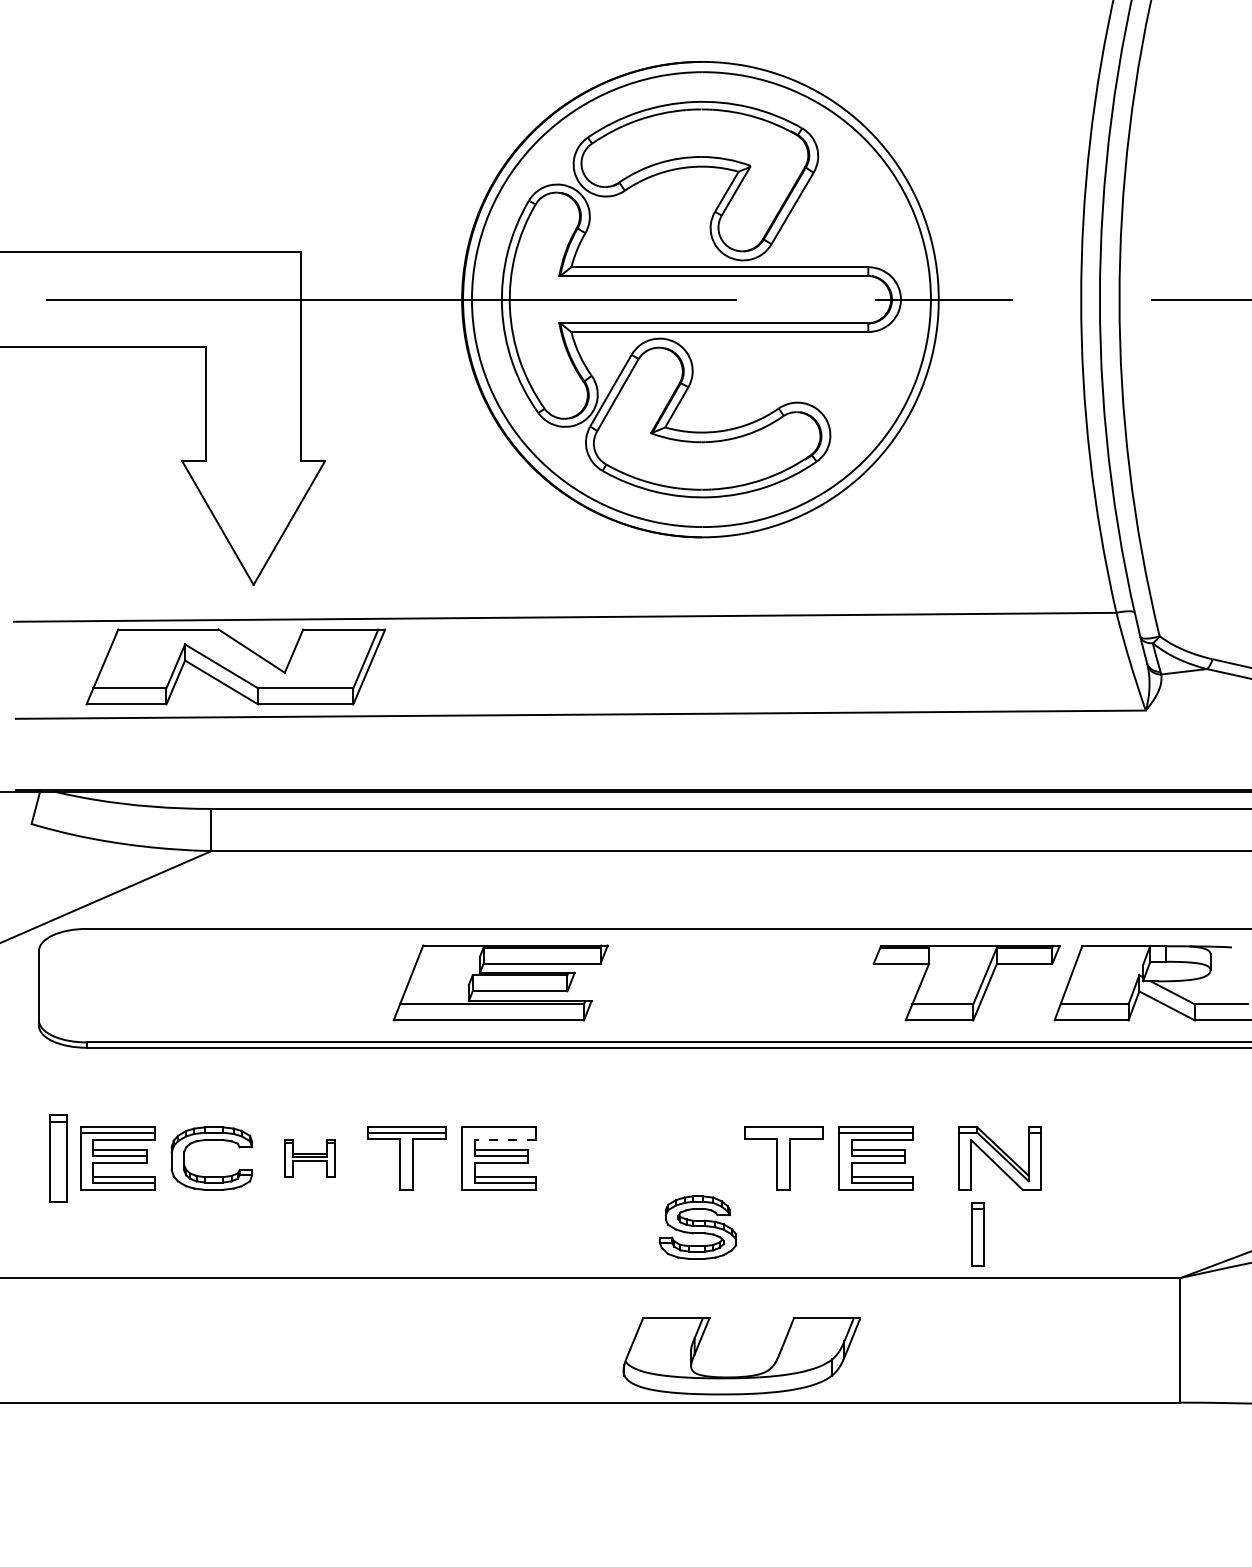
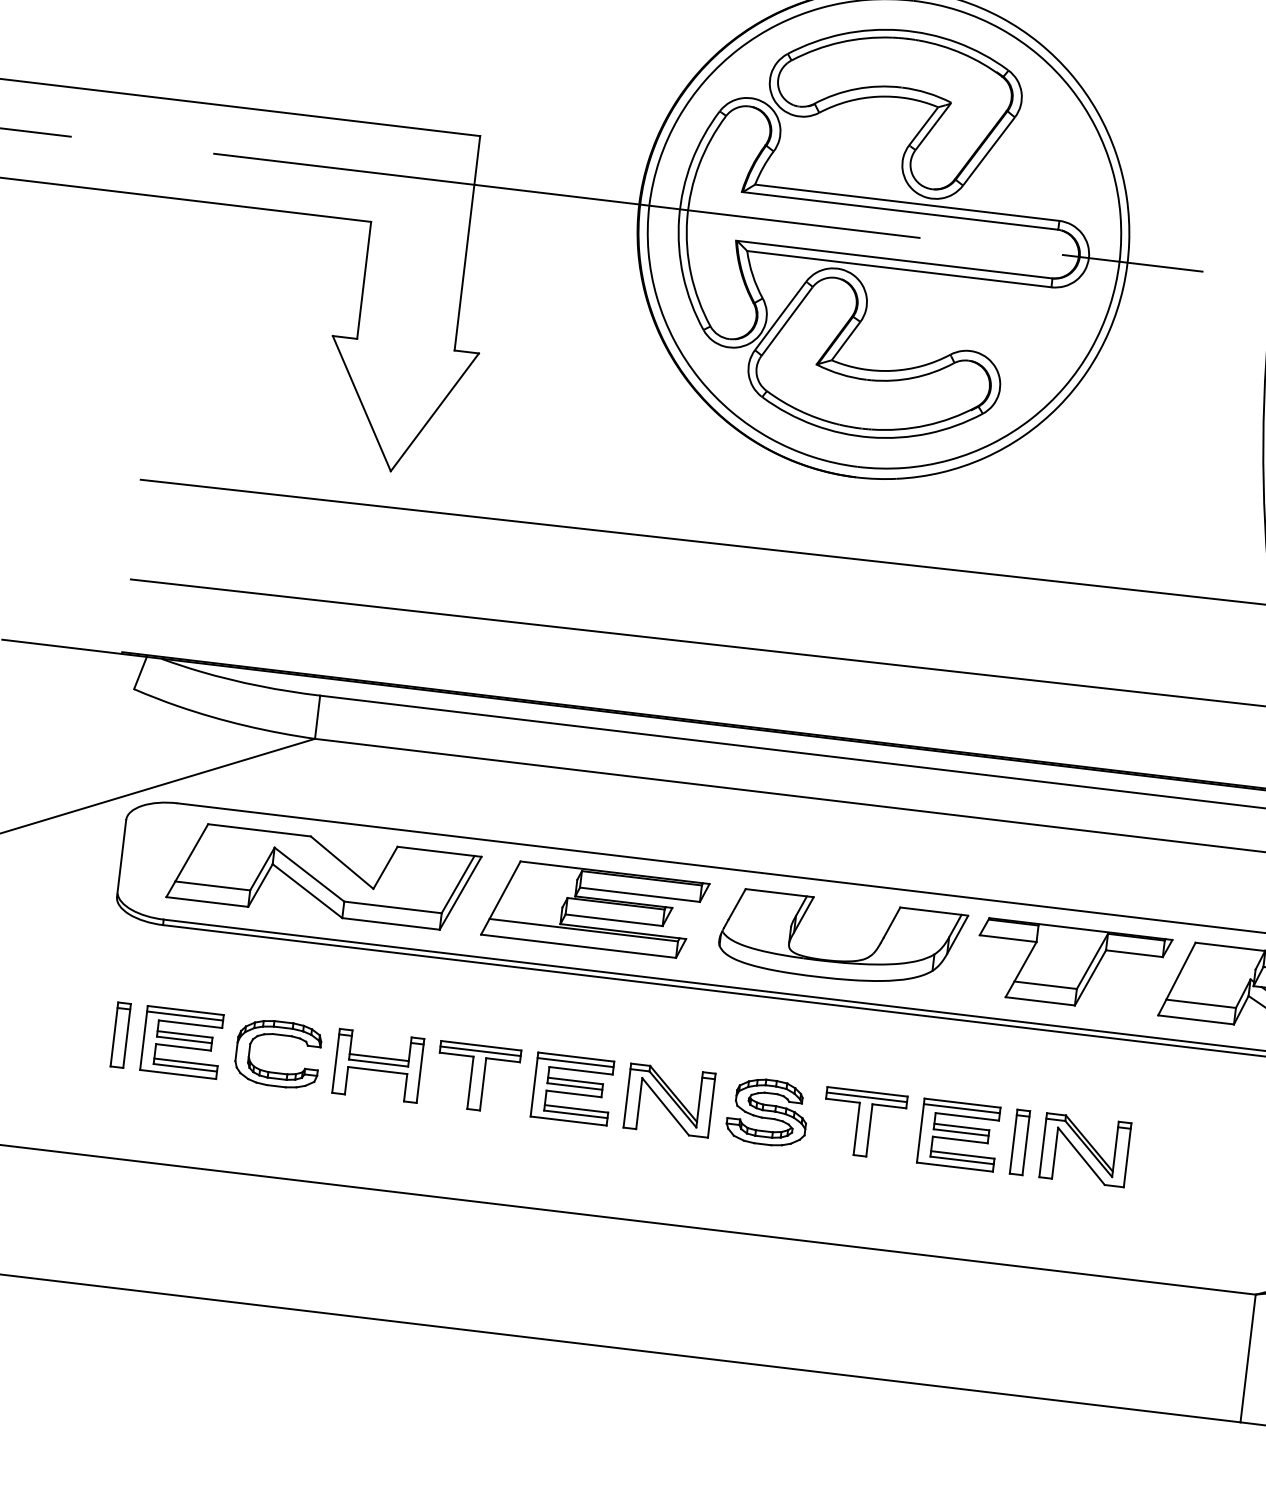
part: (235, 666) -> (323, 876), moved
line: (499, 1132) -> (575, 1062), added
line: (783, 1132) -> (866, 1097), added
line: (505, 1140) -> (580, 1071), dashed -> solid
part: (58, 1158) -> (120, 1035), size x0.71
part: (309, 1158) -> (377, 1065), size x1.67
part: (593, 1158) -> (668, 1100), added
part: (697, 1227) -> (767, 1112), moved
part: (977, 1234) -> (1019, 1142), moved
part: (743, 1375) -> (841, 960), moved

